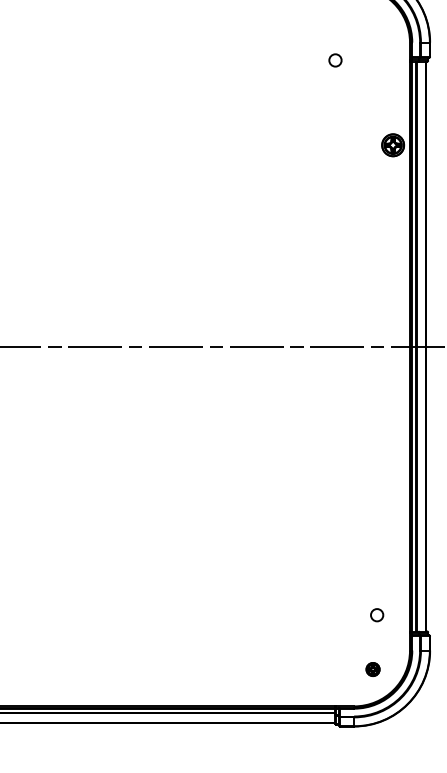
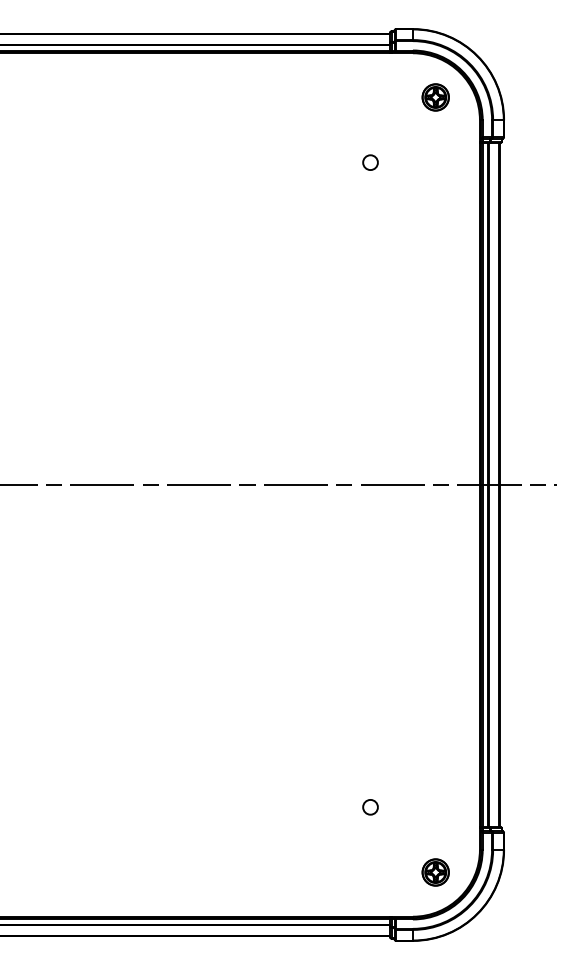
circle: (335, 60) -> (370, 162), moved
part: (392, 145) -> (435, 97), moved
circle: (377, 615) -> (370, 807), moved
part: (372, 669) -> (435, 872), size x1.67

